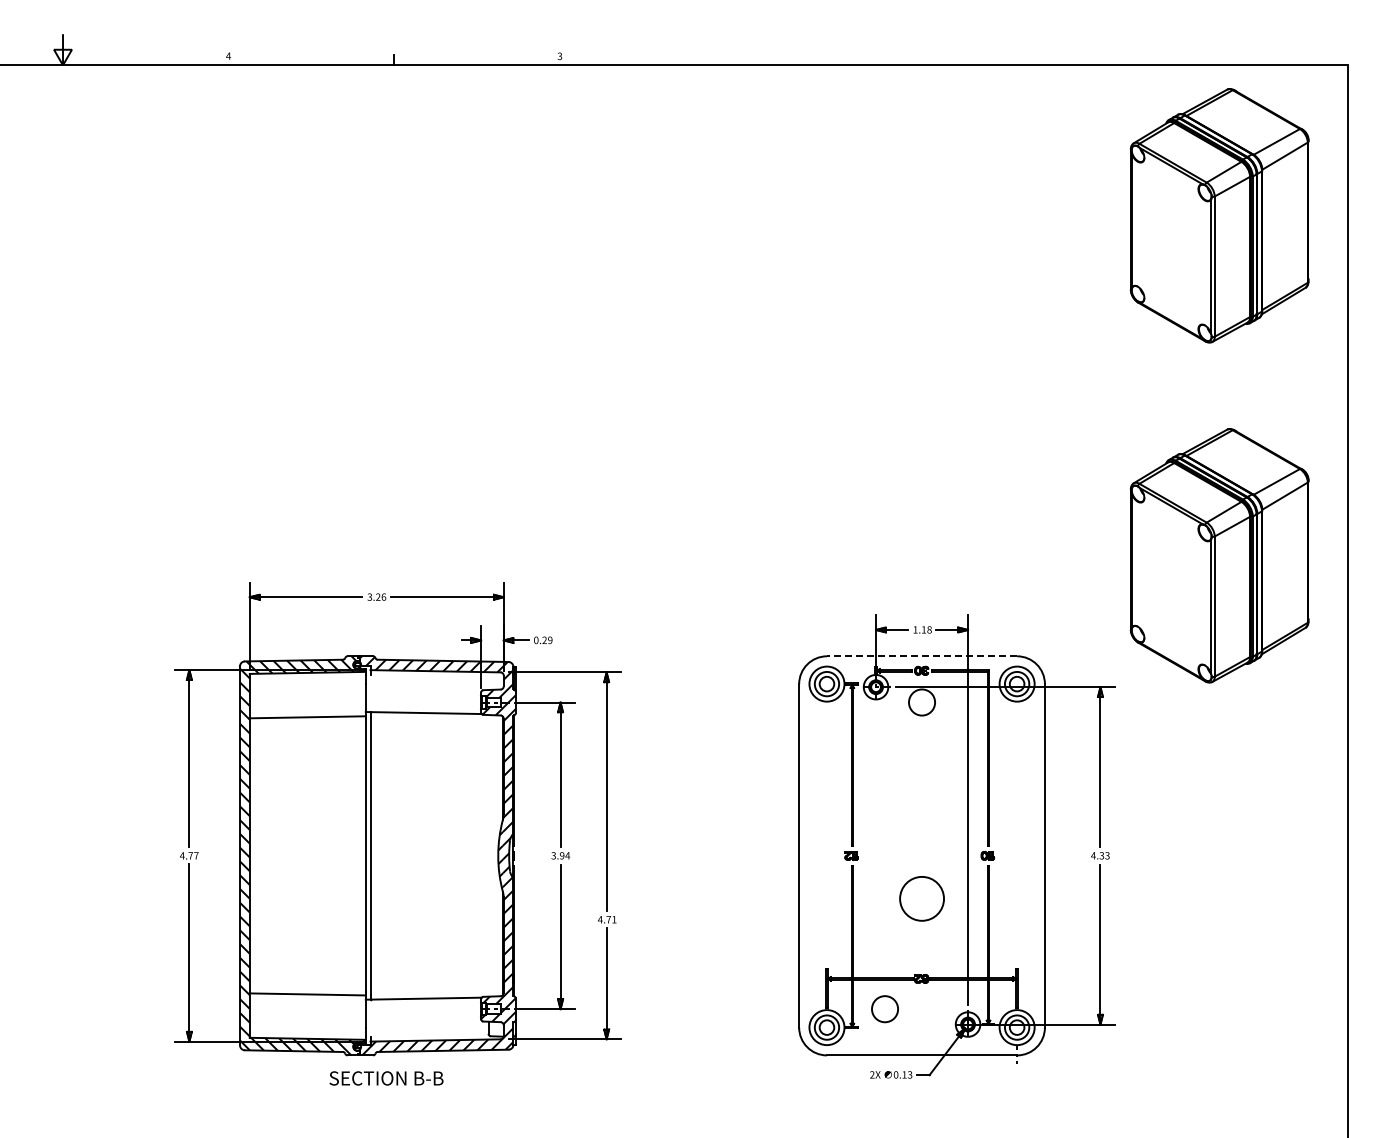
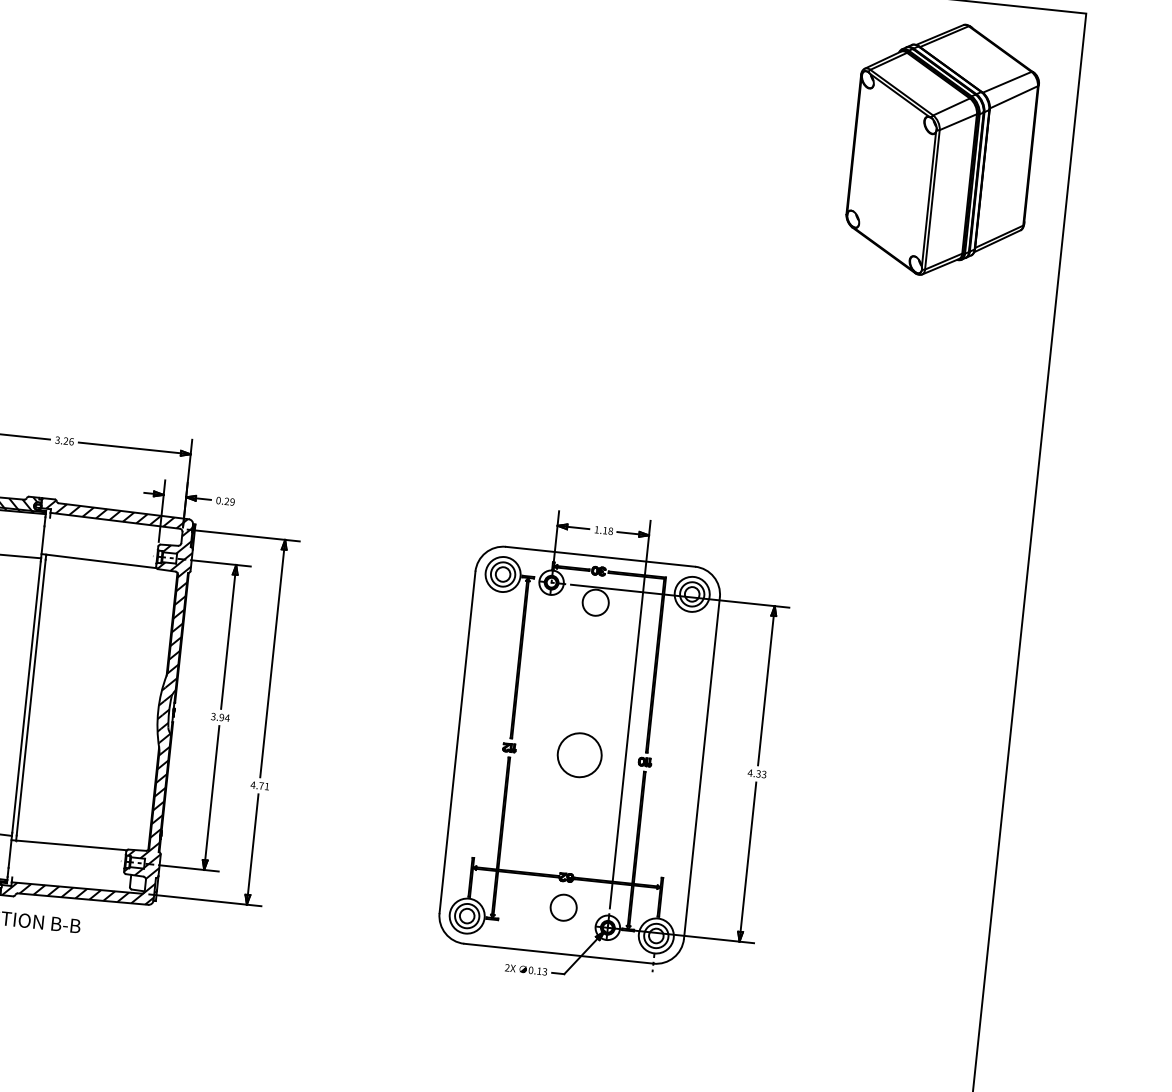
part: (1219, 555) -> (906, 487), removed
line: (921, 656) -> (600, 556), dashed -> solid
circle: (921, 898) -> (579, 754), moved
circle: (884, 1009) -> (563, 907), moved

